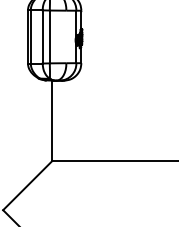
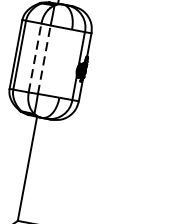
line: (42, 36) -> (34, 57), solid -> dashed
line: (49, 36) -> (43, 59), solid -> dashed

